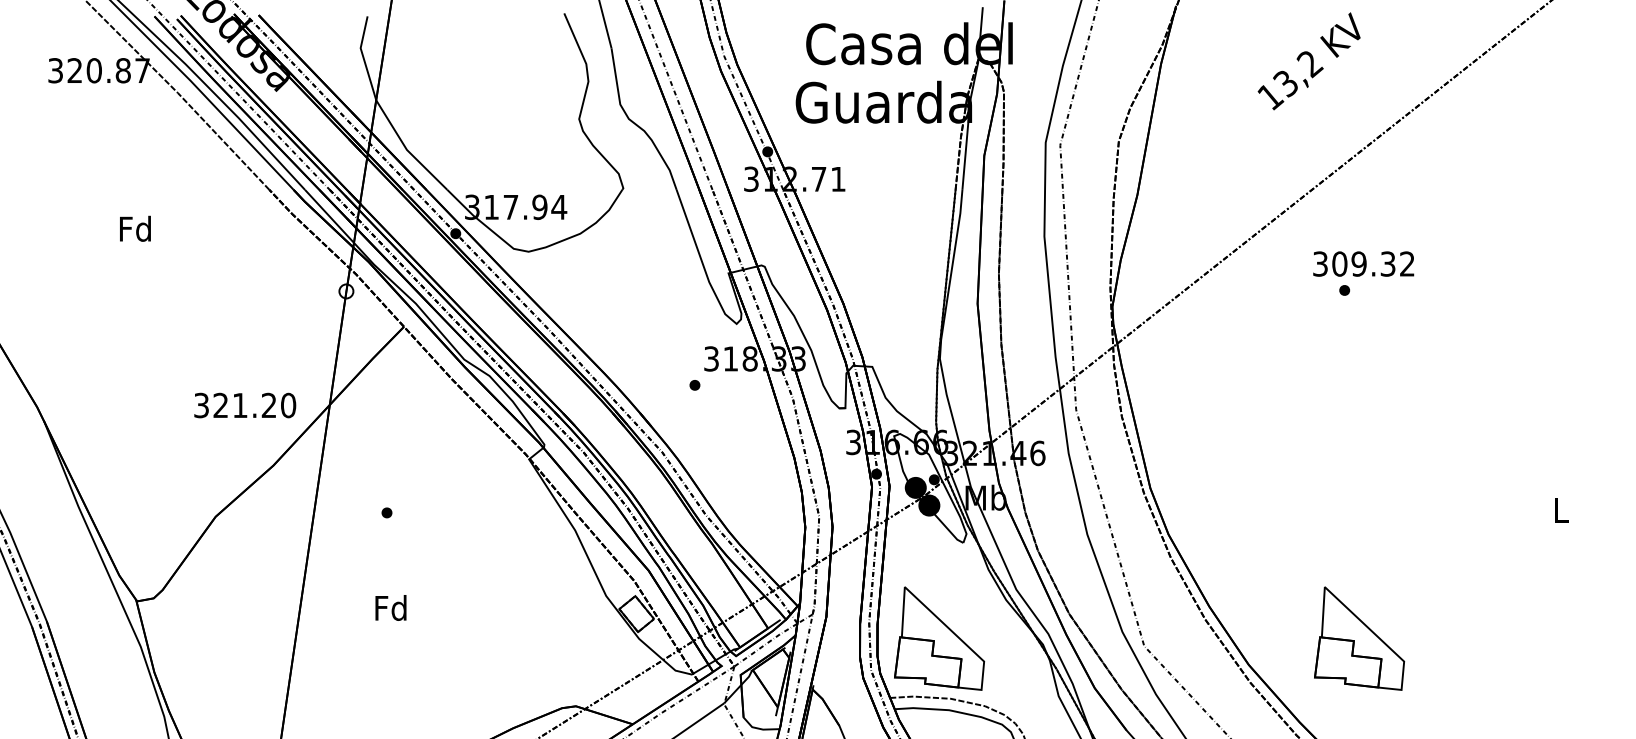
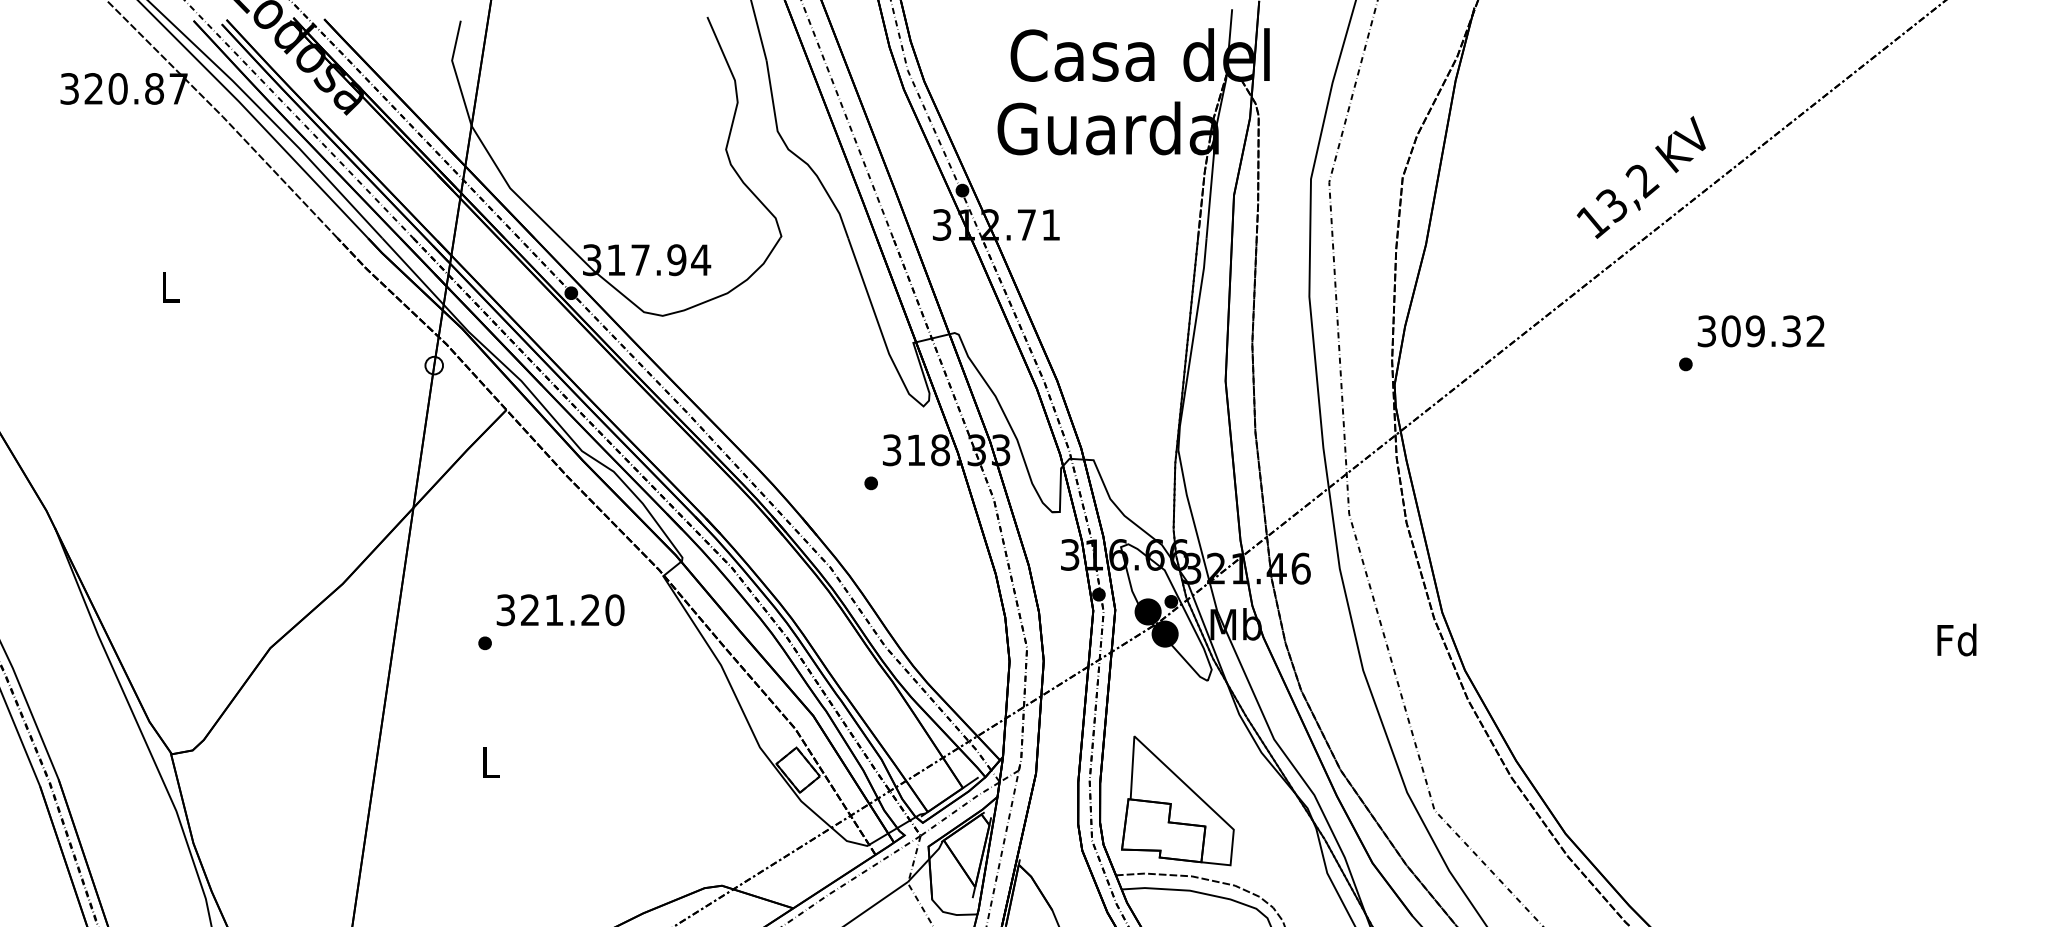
text: (1308, 61) -> (1640, 177), moved
text: (135, 228) -> (169, 286), Fd -> L
text: (1363, 263) -> (1760, 330), moved
text: (245, 405) -> (560, 610), moved
text: (1560, 510) -> (1956, 640), L -> Fd
text: (390, 607) -> (489, 761), Fd -> L
part: (1359, 638) -> (1704, 800), removed

